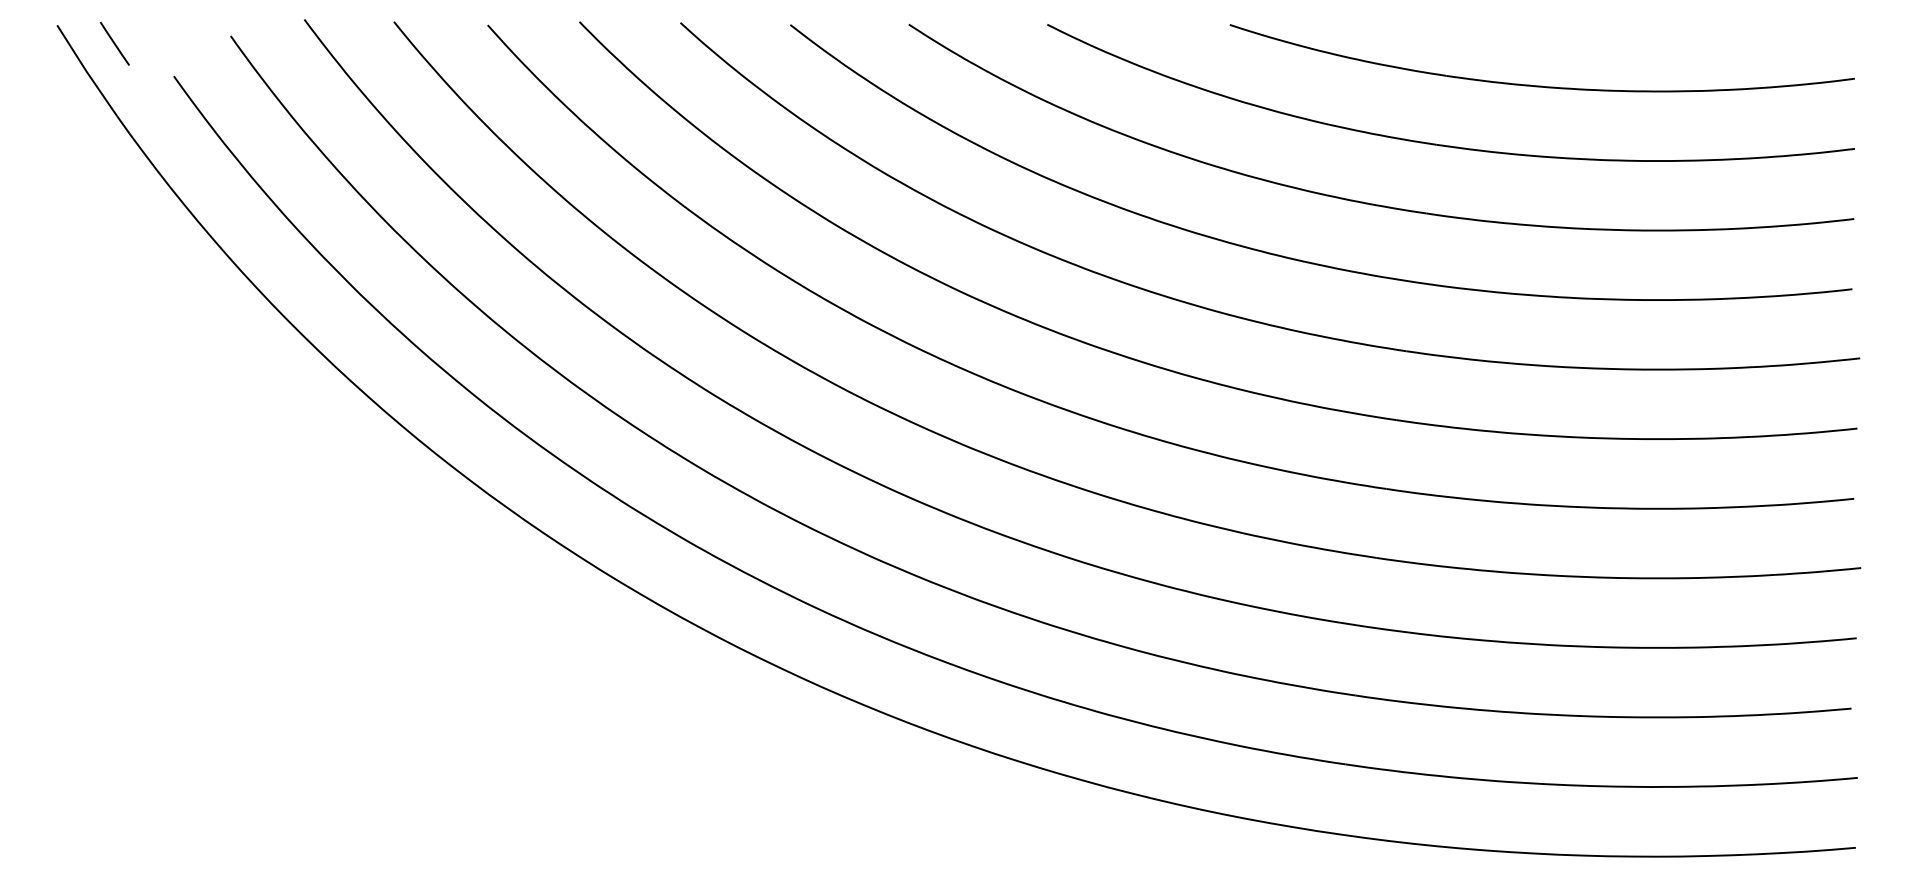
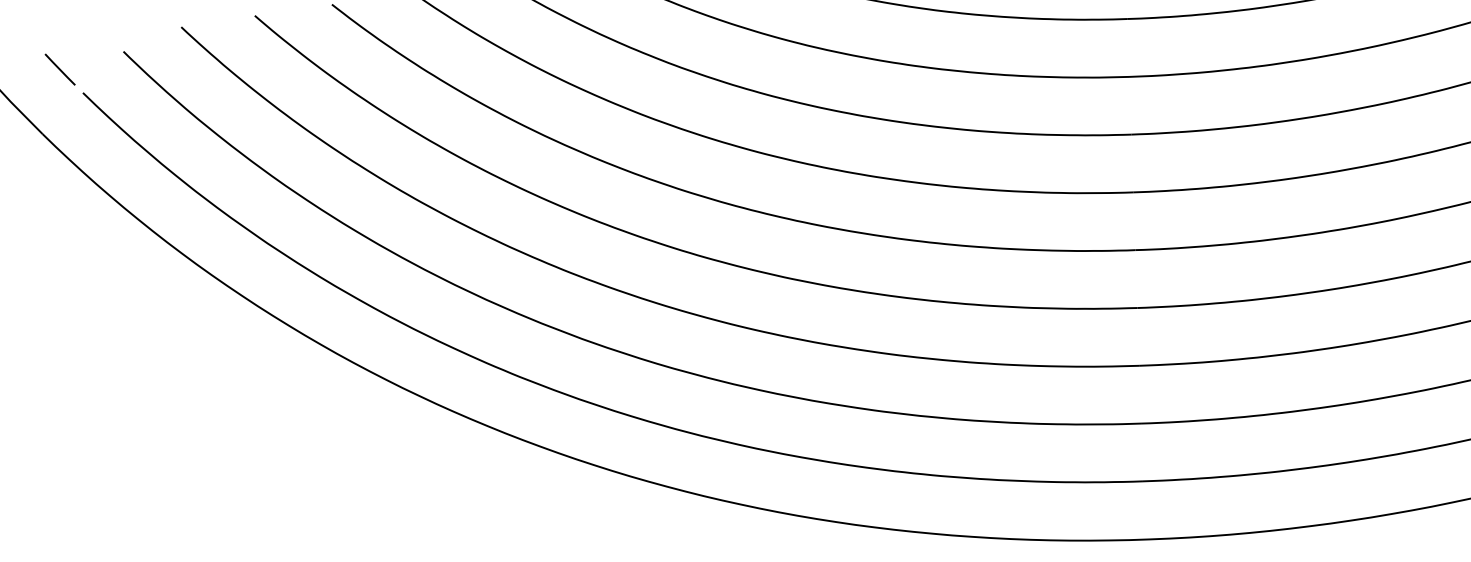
line: (114, 43) -> (59, 69), moved

